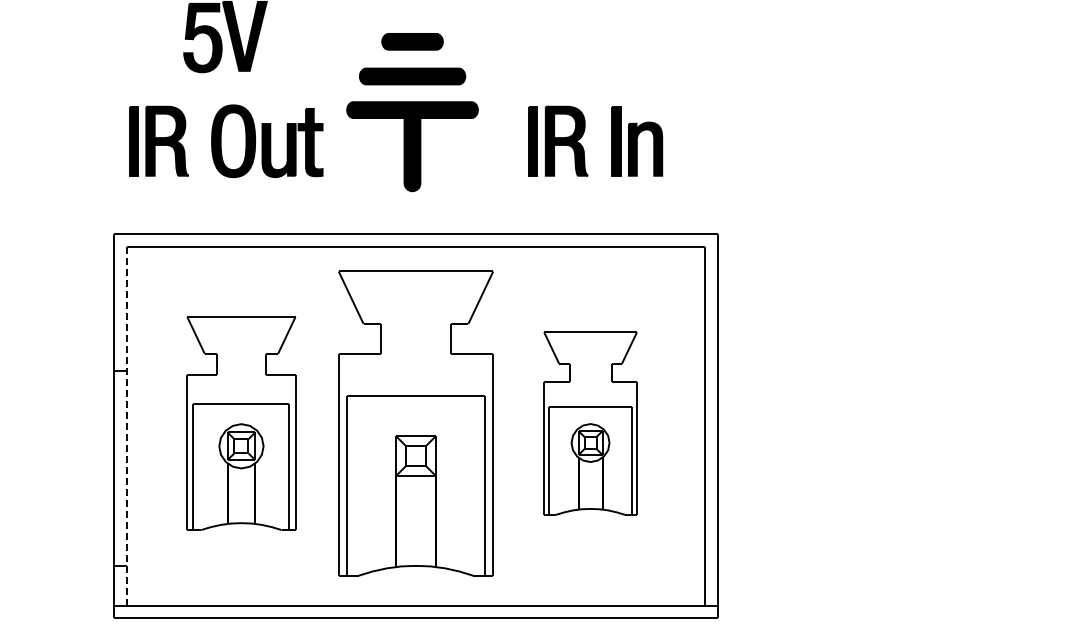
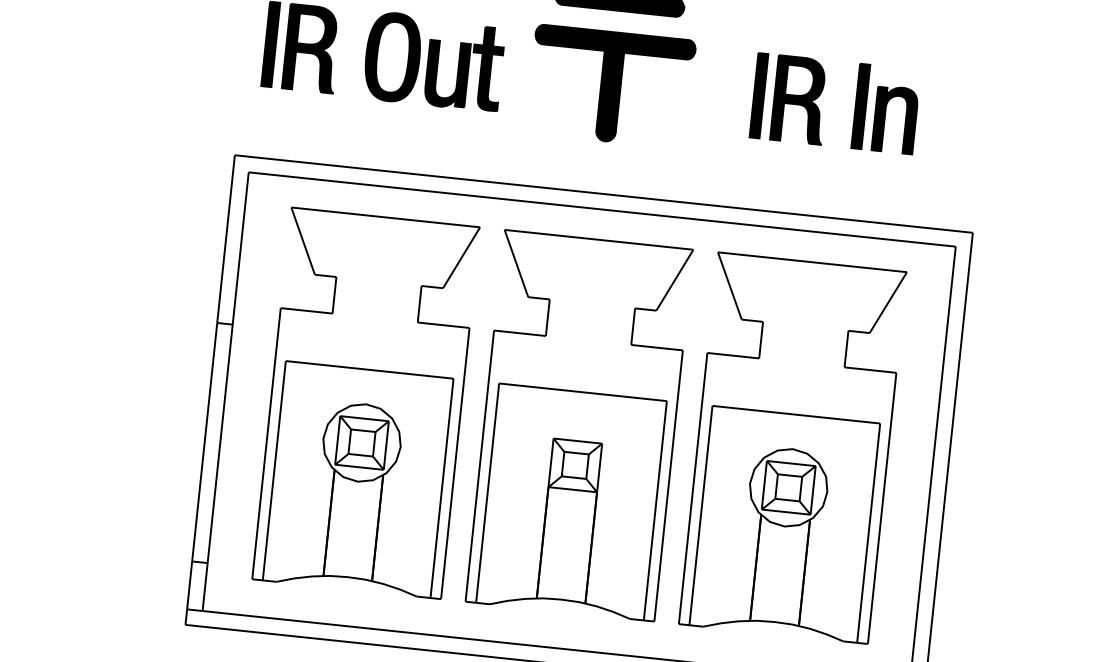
part: (241, 423) -> (366, 403), size x1.43
part: (590, 423) -> (792, 448), size x1.67
line: (126, 426) -> (225, 392), dashed -> solid

